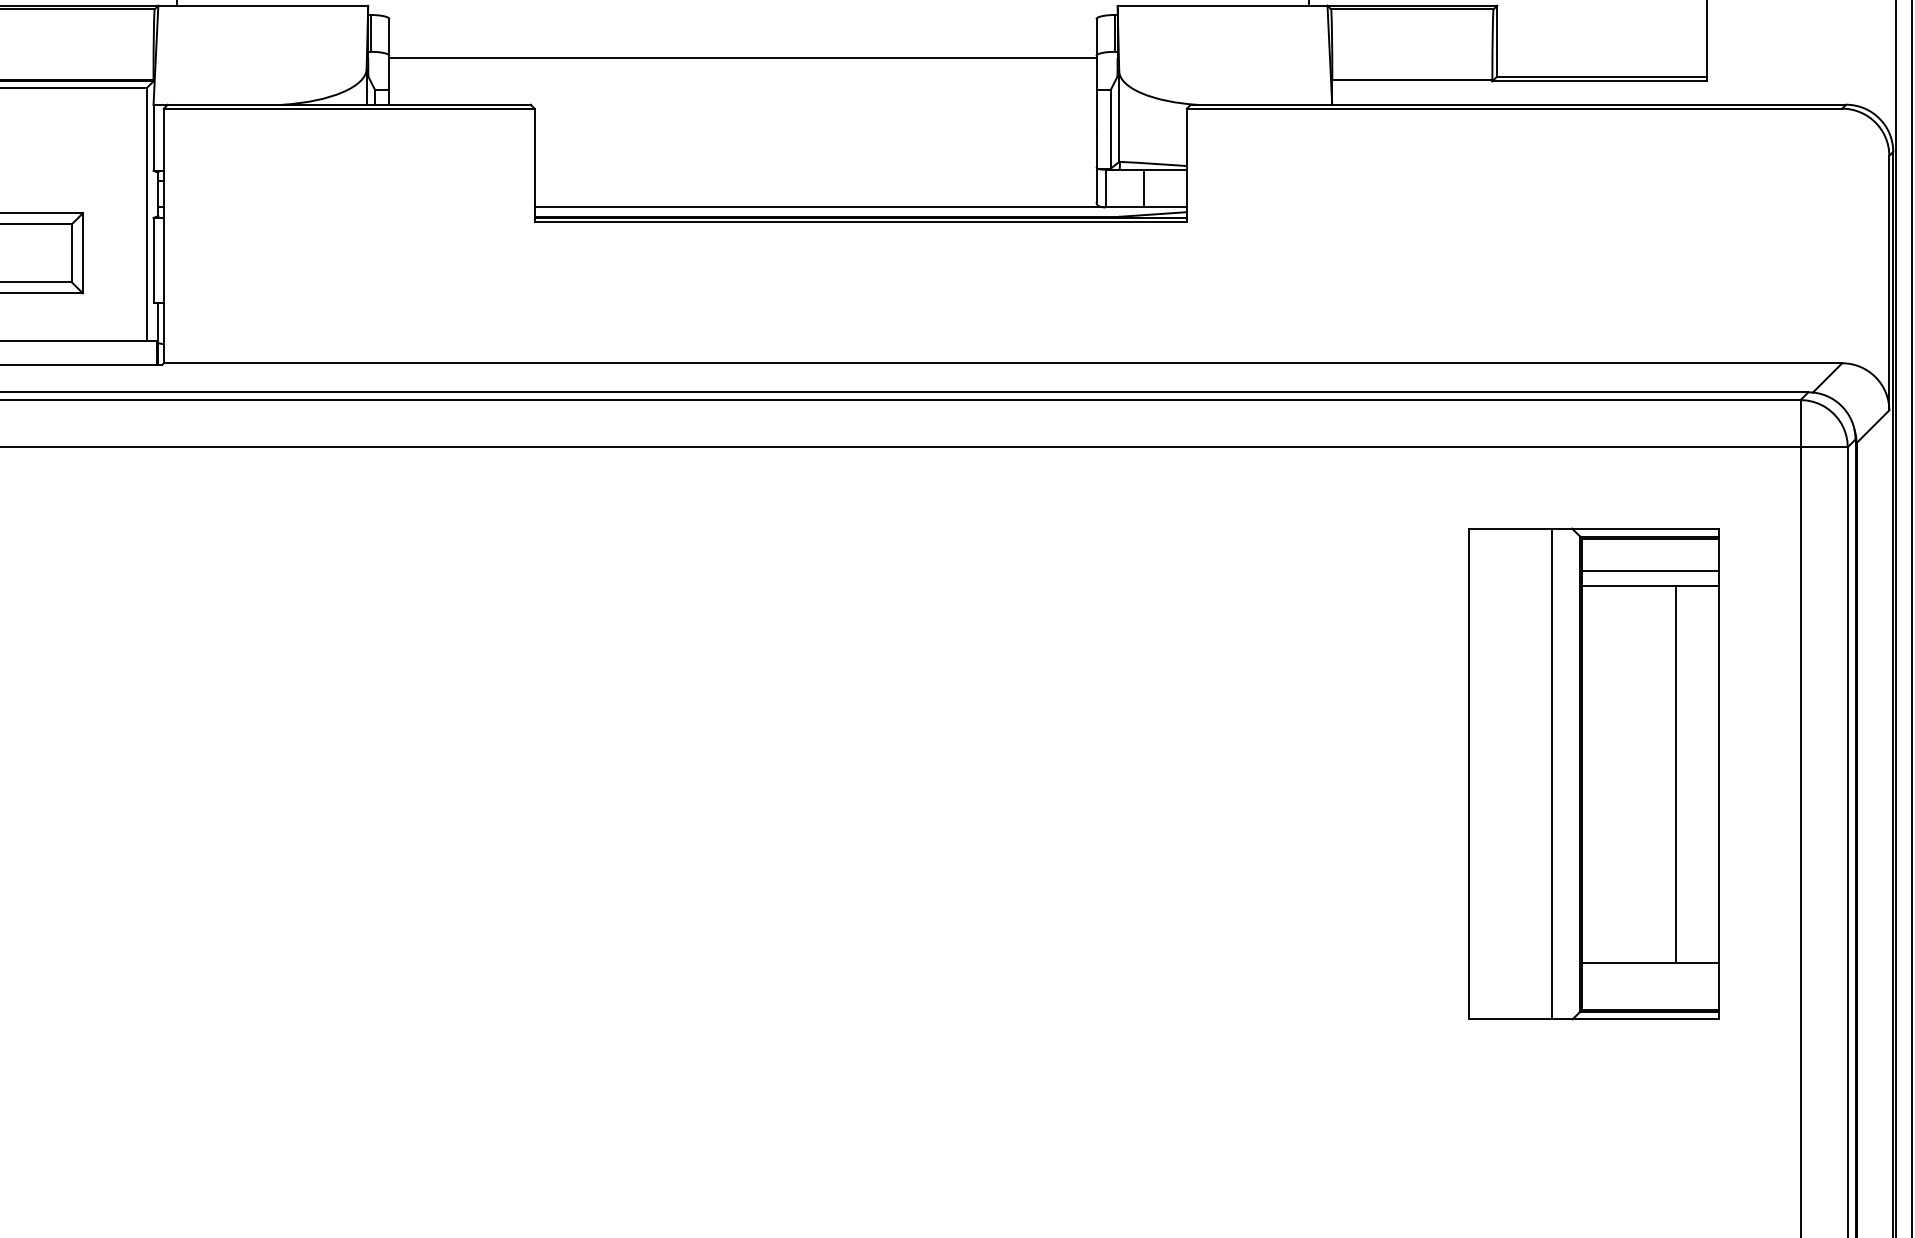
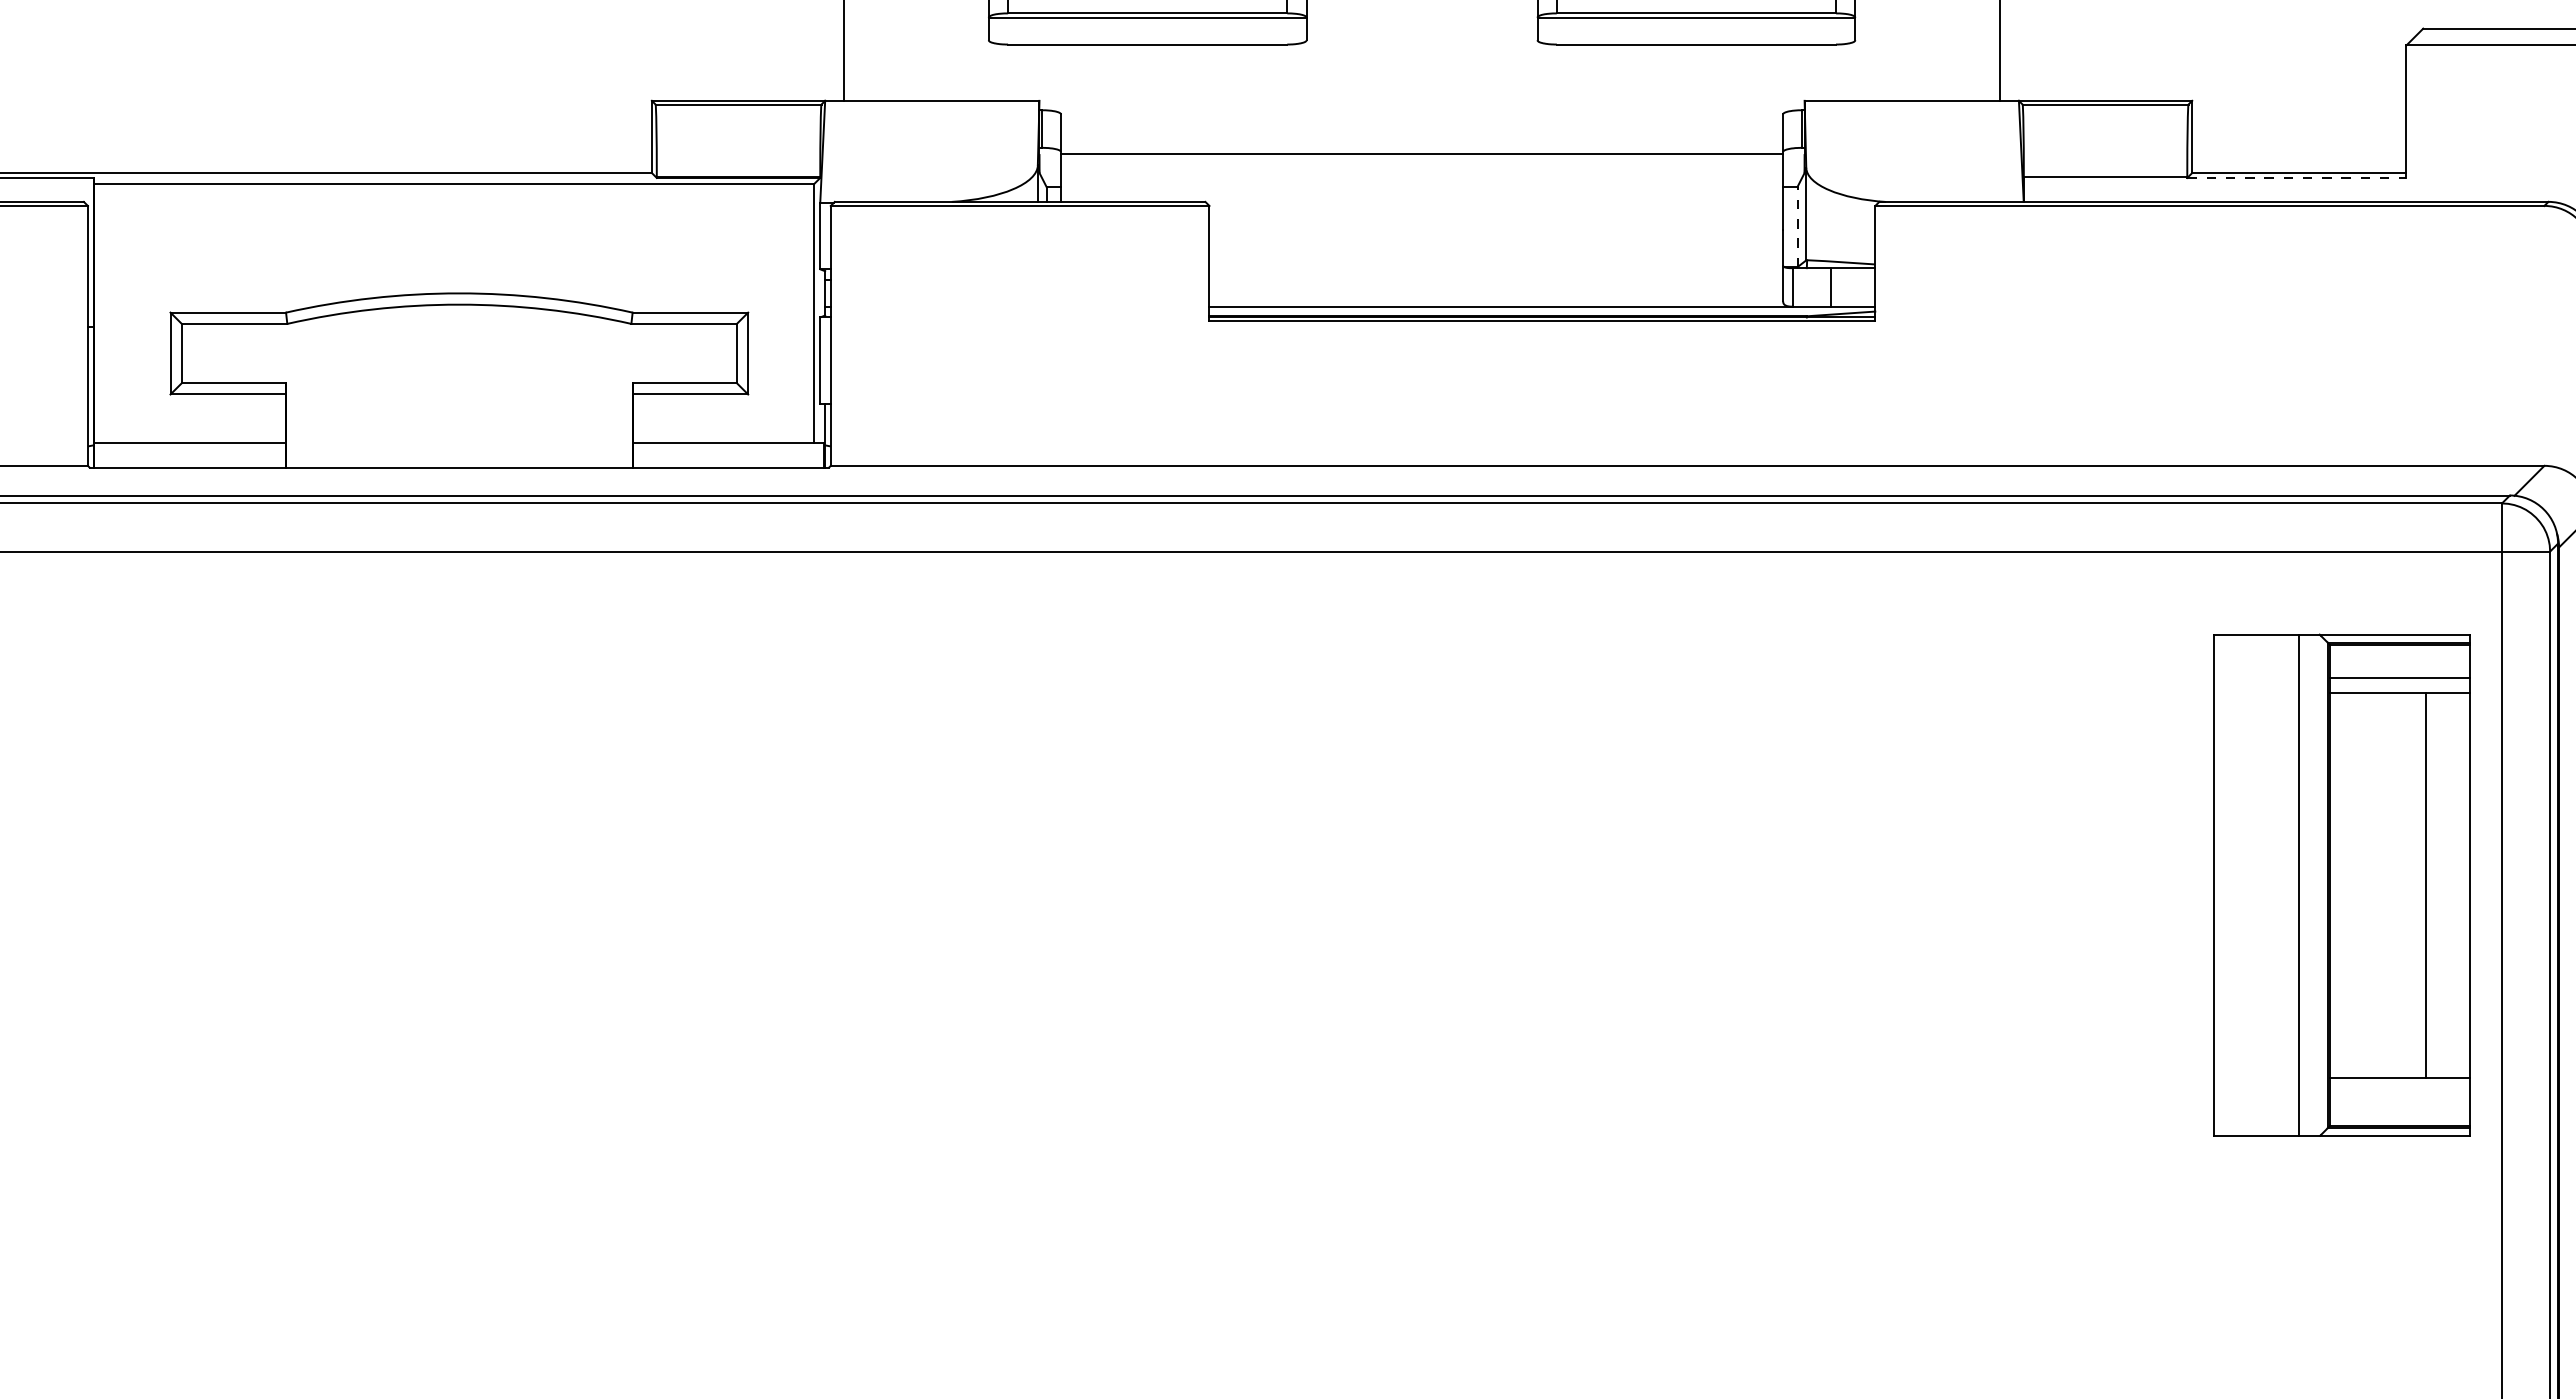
line: (1599, 80) -> (2296, 177), solid -> dashed
line: (1110, 128) -> (1797, 226), solid -> dashed
part: (1593, 773) -> (2341, 884), moved

